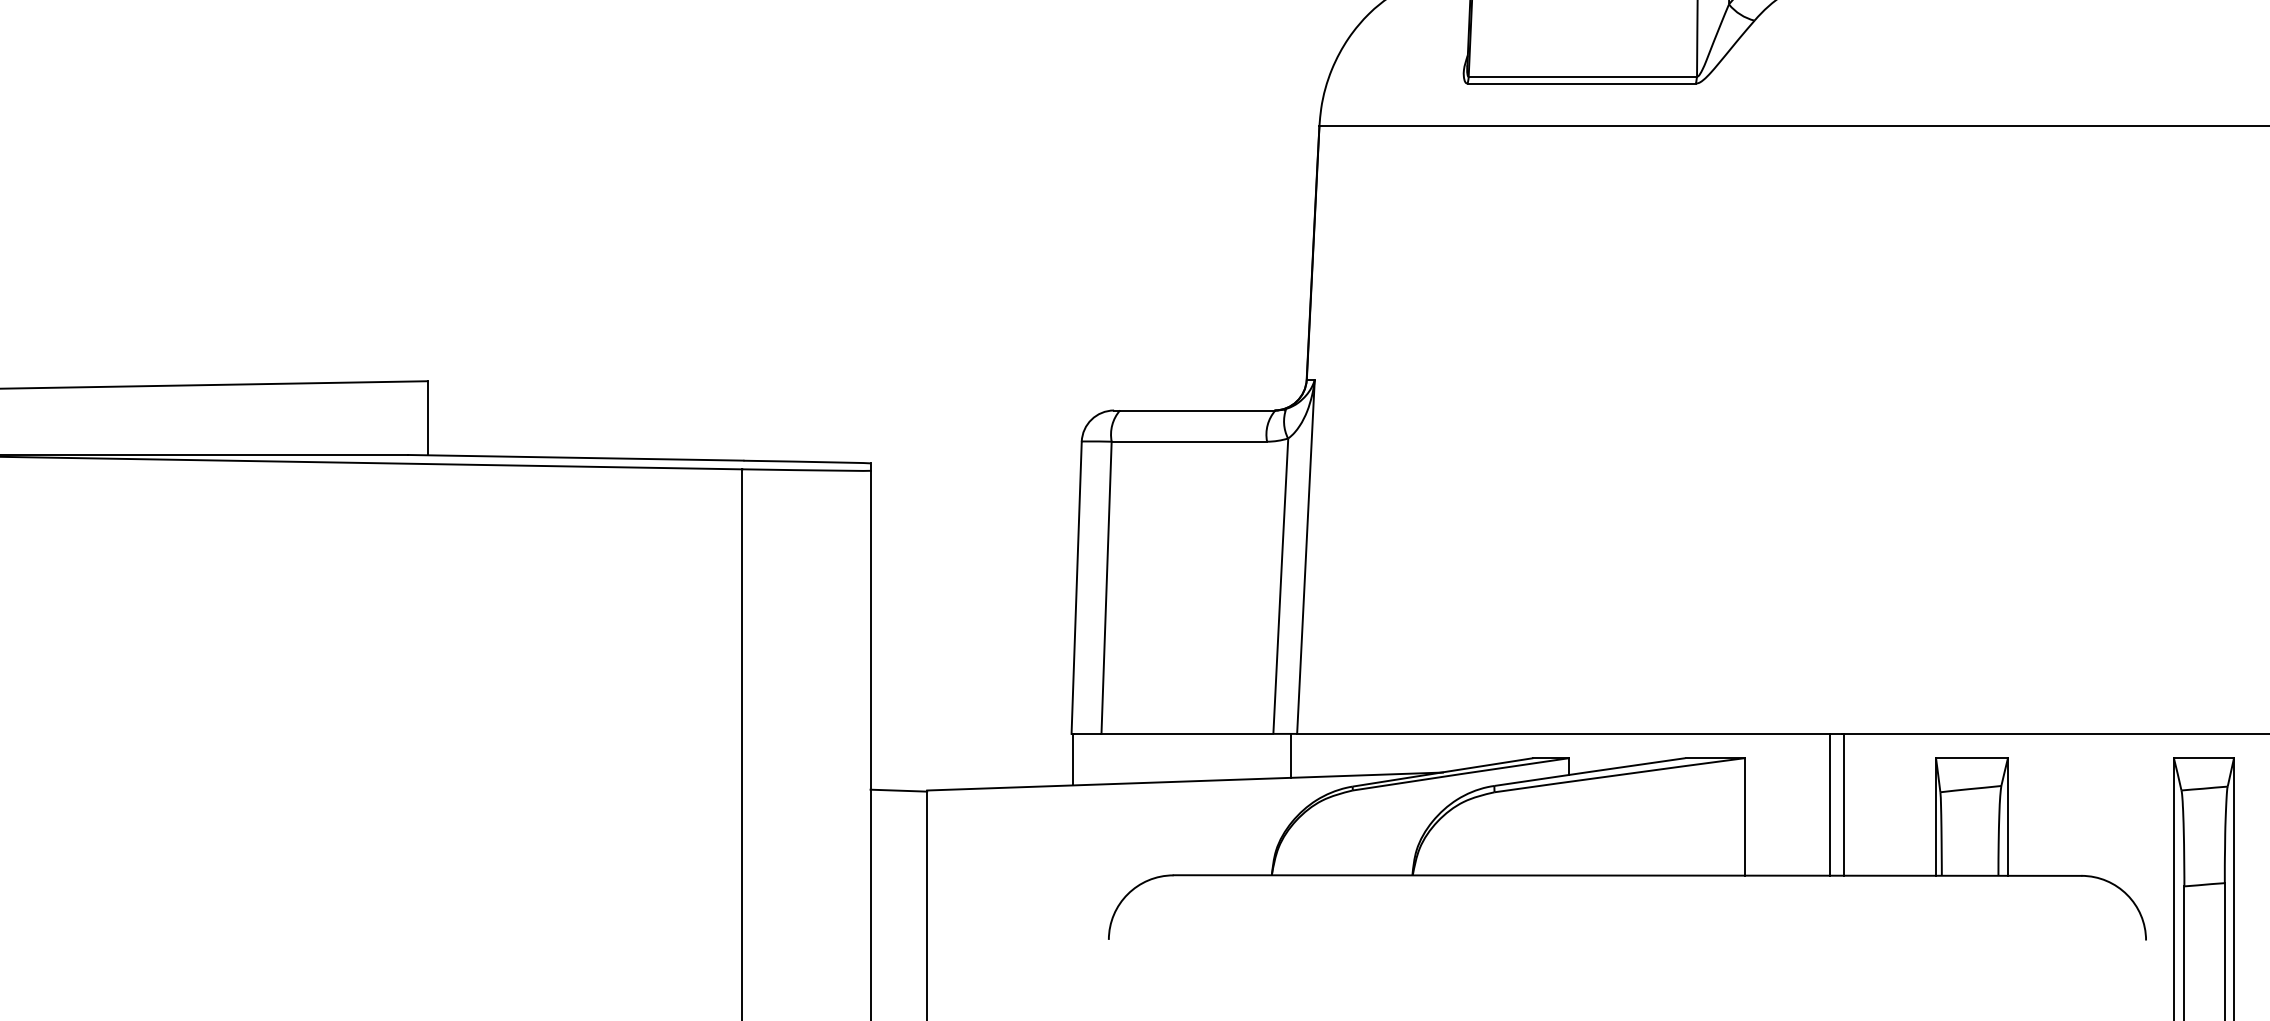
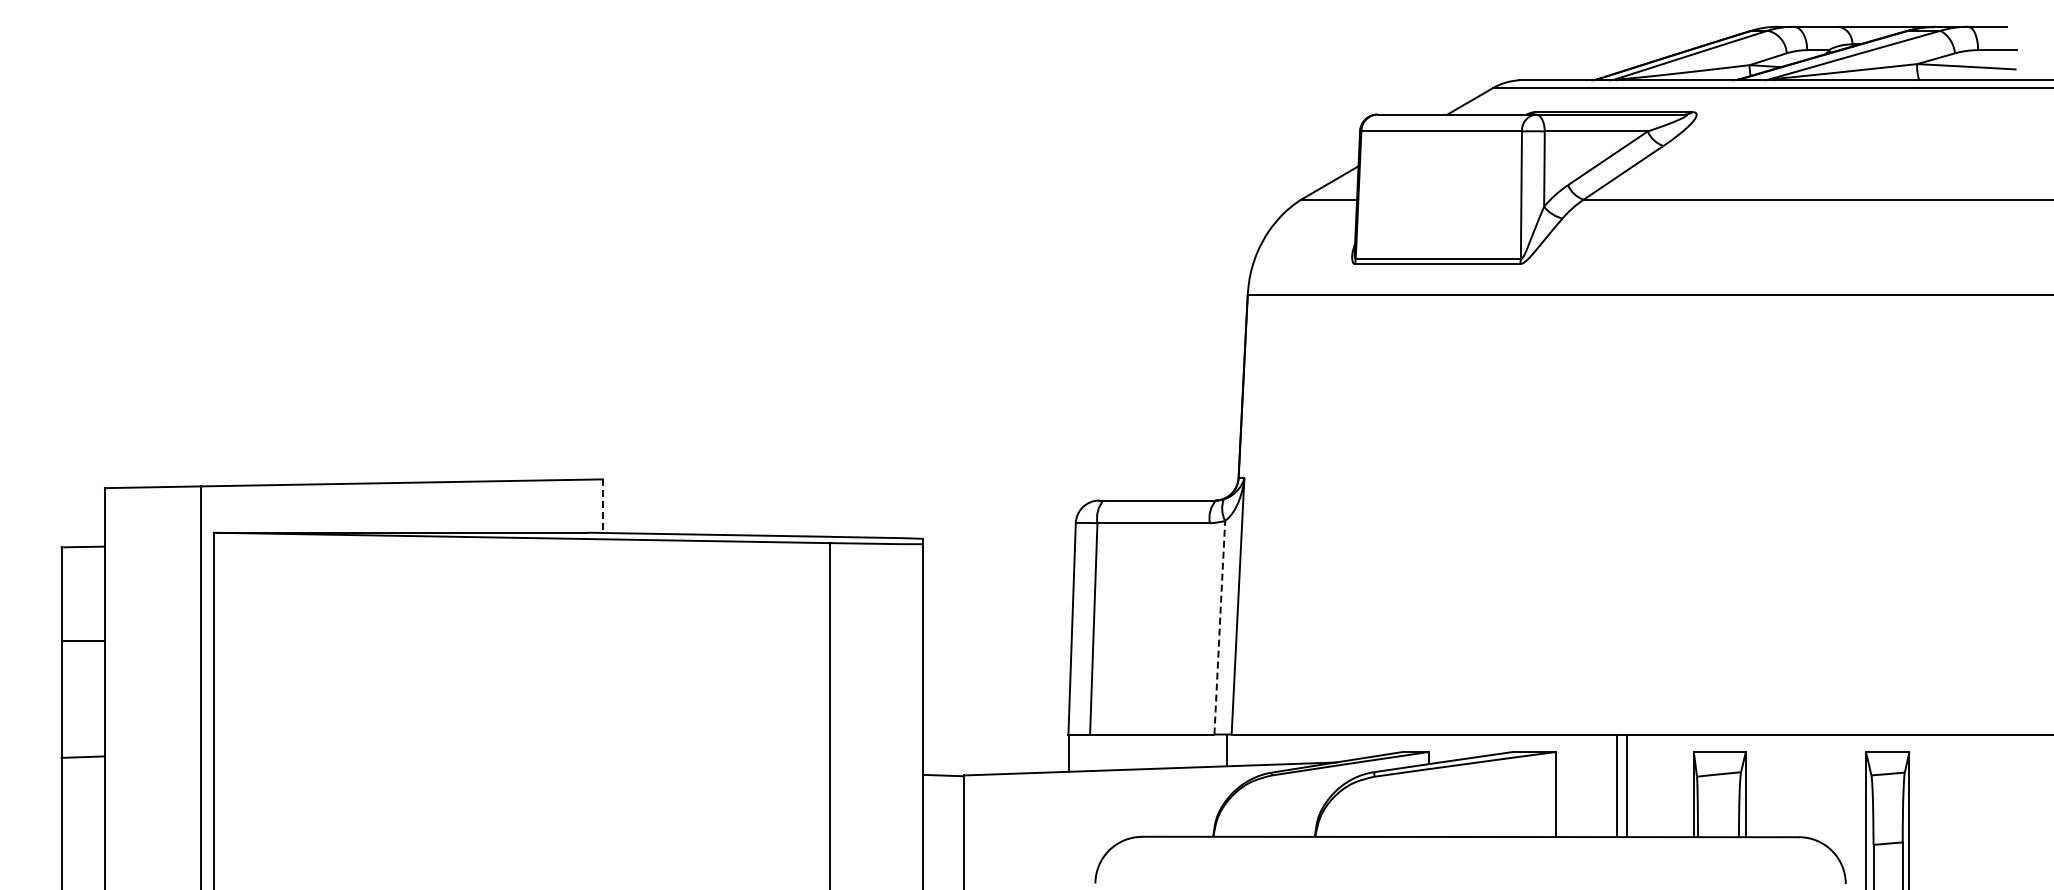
line: (427, 418) -> (602, 506), solid -> dashed
line: (1280, 585) -> (1219, 627), solid -> dashed

